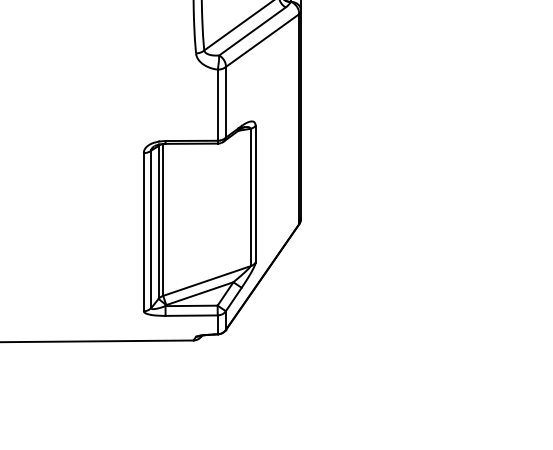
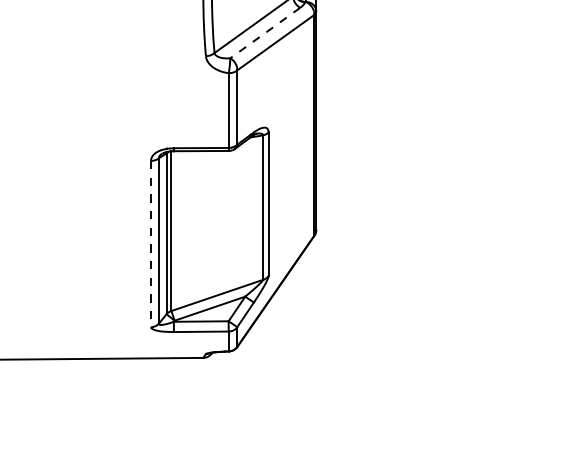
line: (252, 31) -> (265, 33), solid -> dashed
line: (143, 232) -> (150, 244), solid -> dashed

